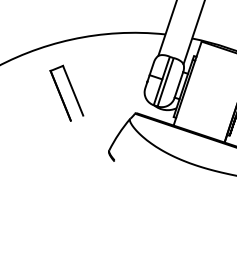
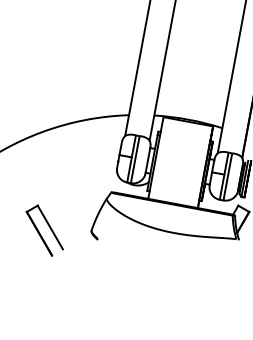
part: (66, 93) -> (44, 230), moved

